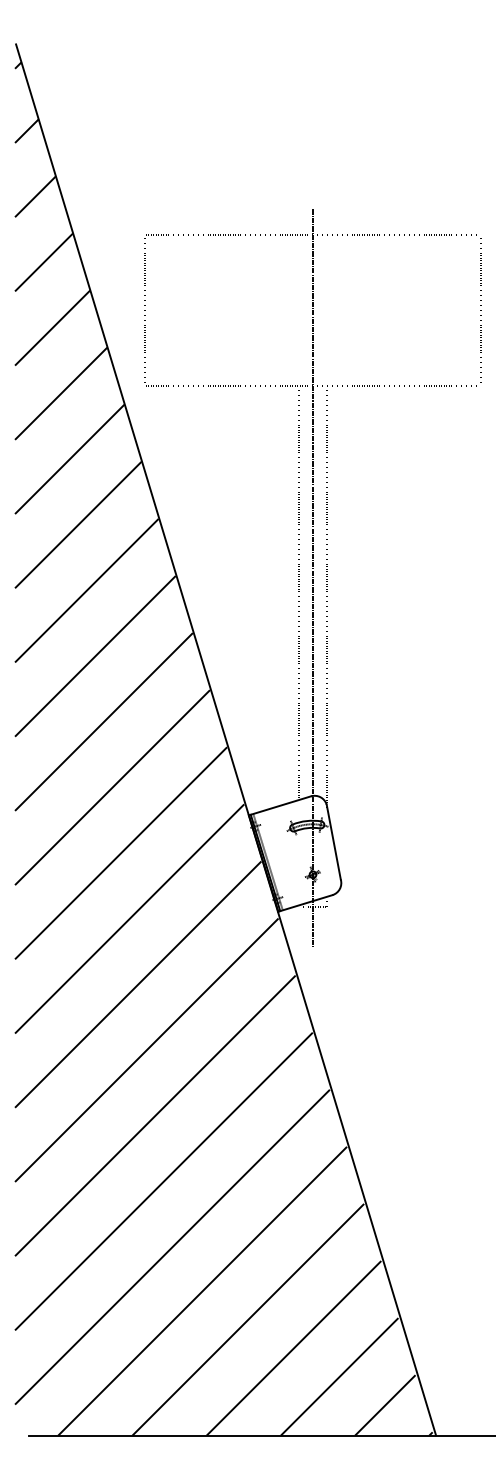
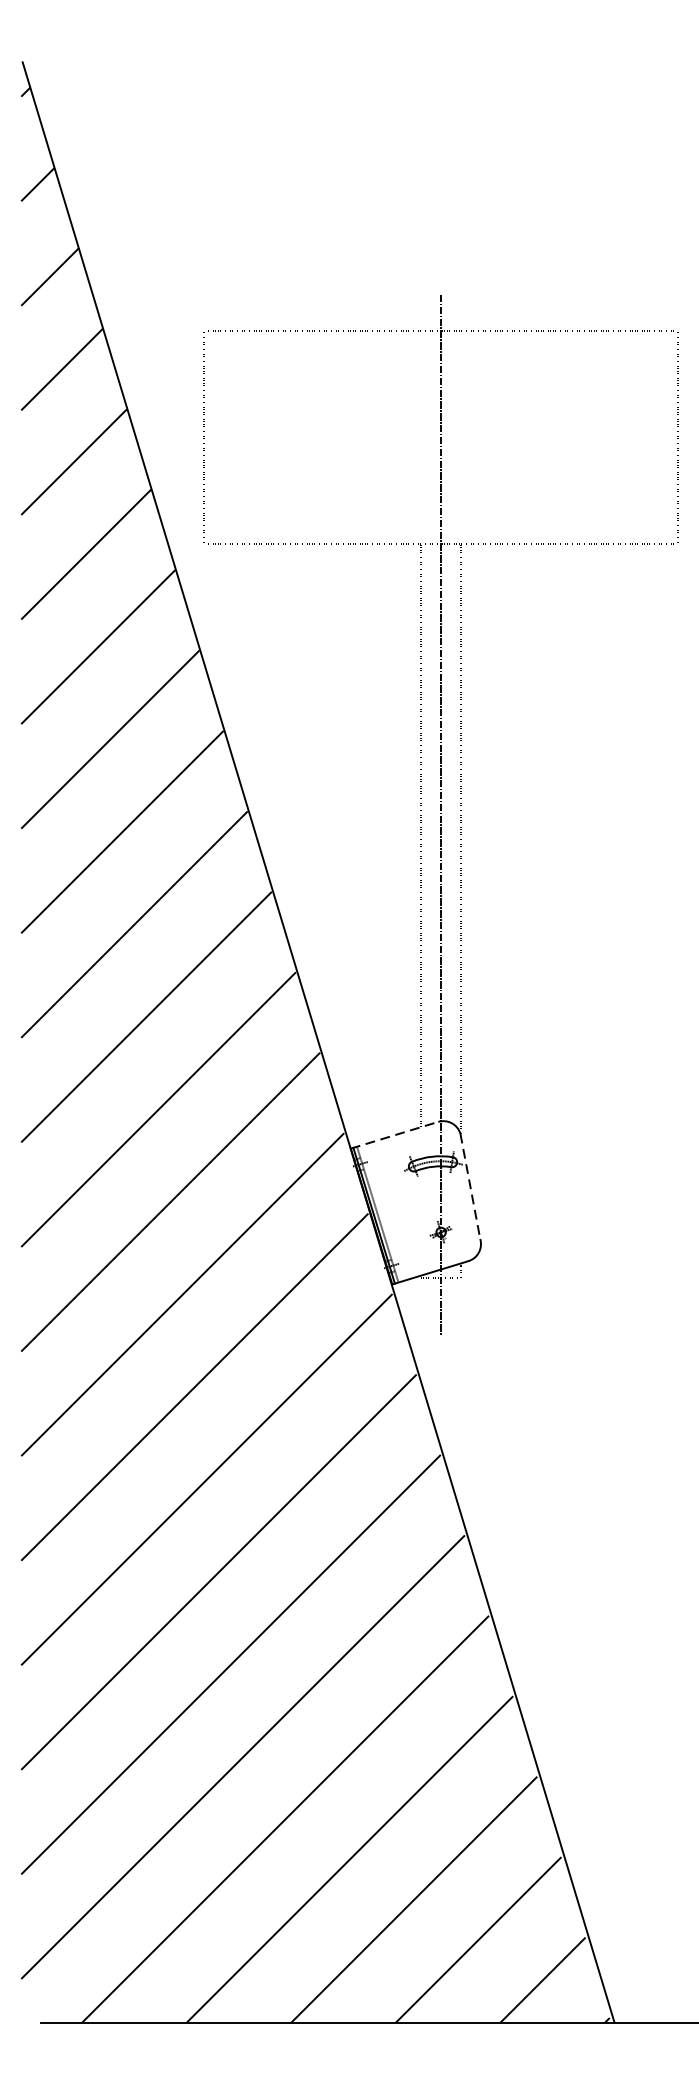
line: (280, 805) -> (395, 1134), solid -> dashed
line: (333, 842) -> (469, 1186), solid -> dashed

